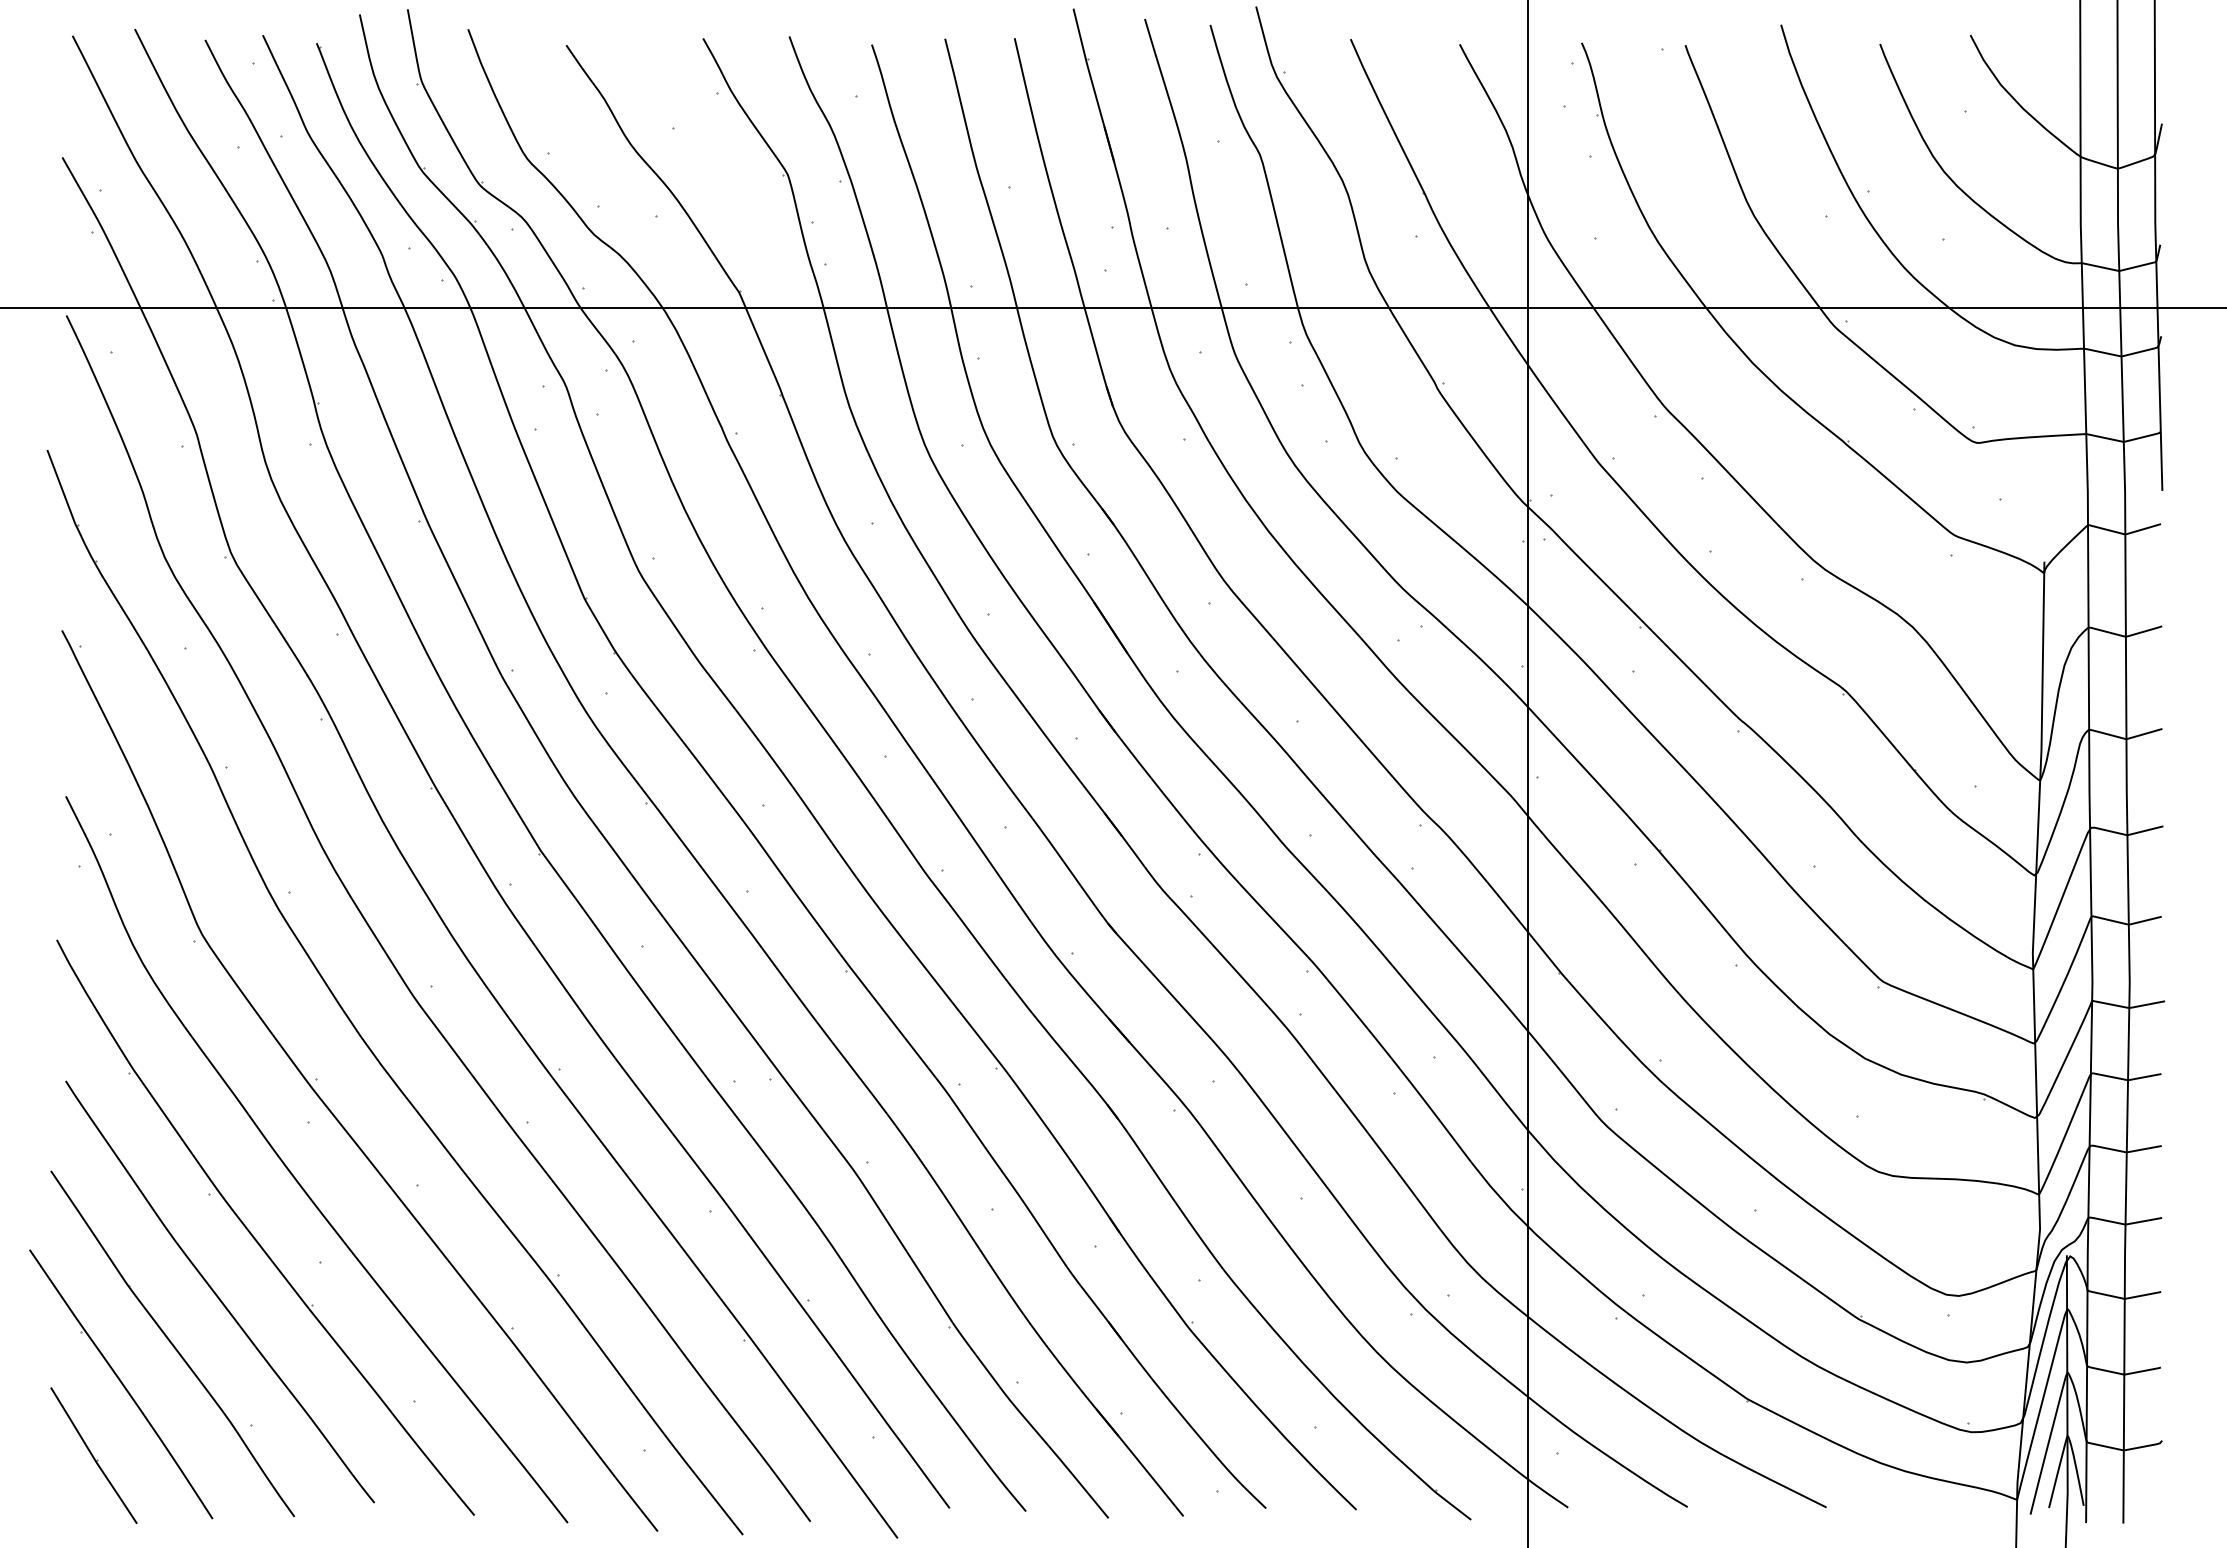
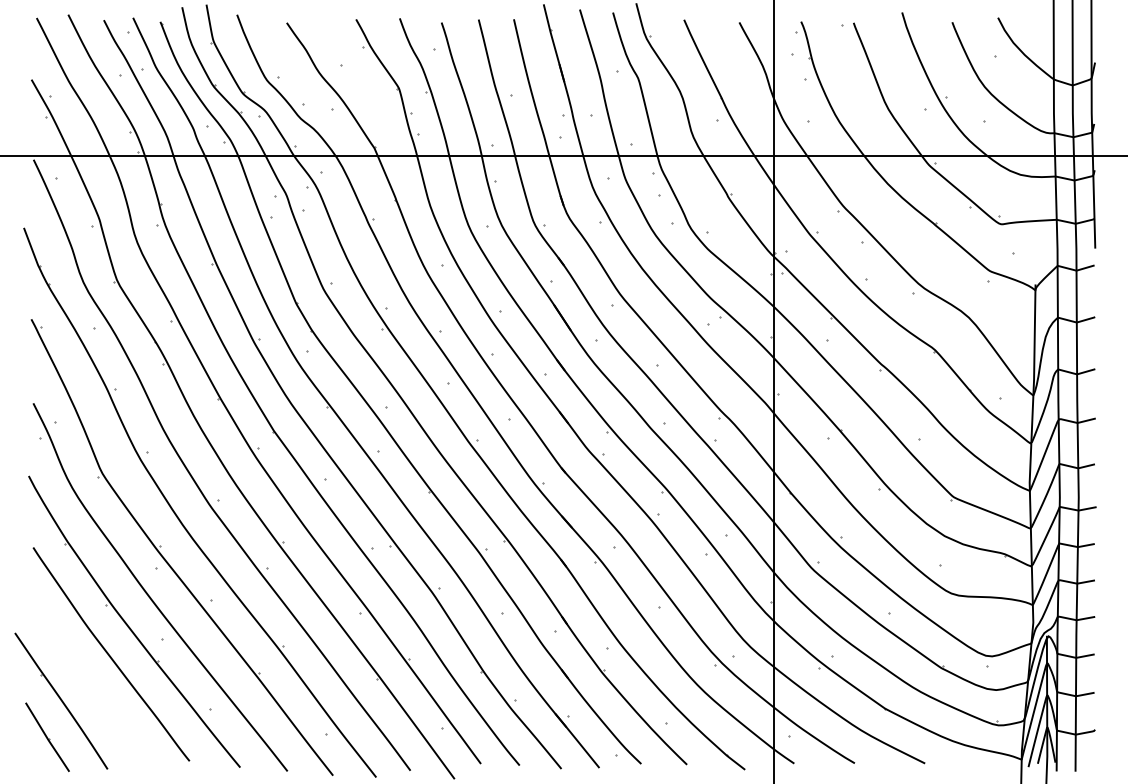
part: (172, 1343) -> (87, 680), removed

